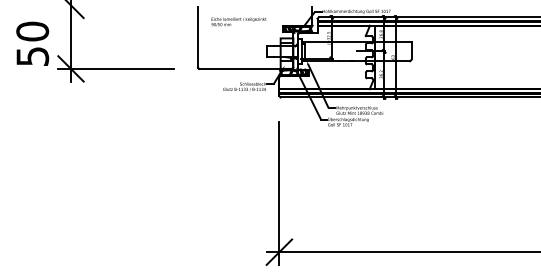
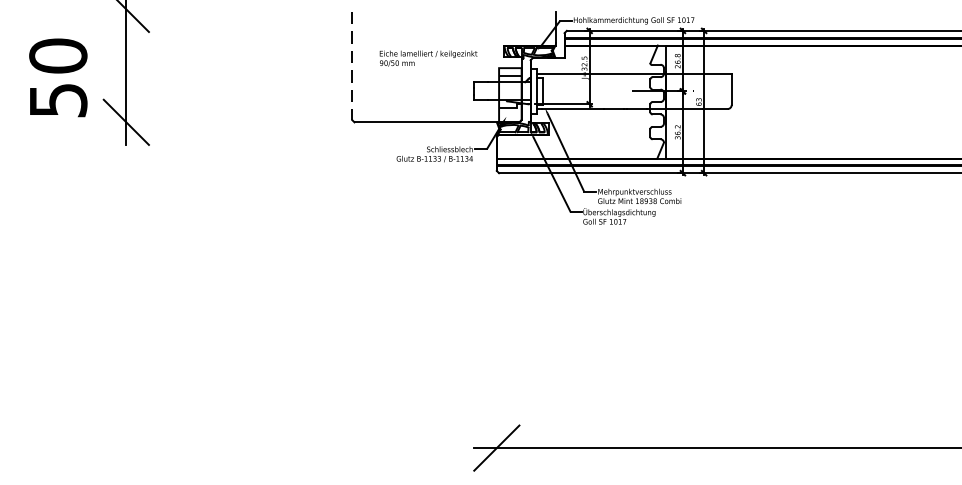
text: (238, 21) -> (427, 57), moved
line: (198, 37) -> (353, 66), solid -> dashed
line: (115, 68) -> (205, 121), removed
line: (279, 192) -> (496, 342), removed

